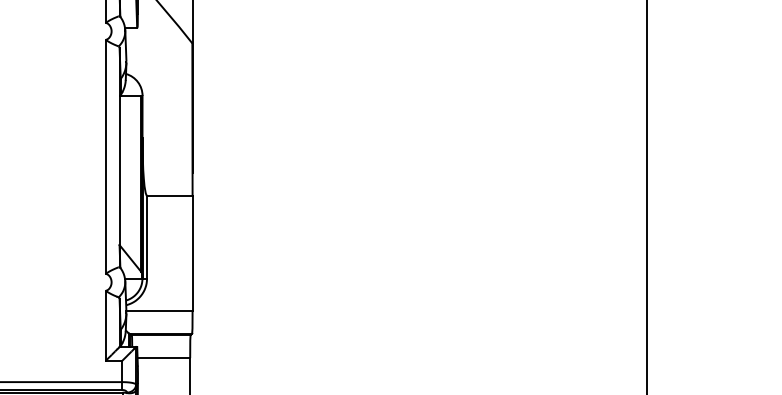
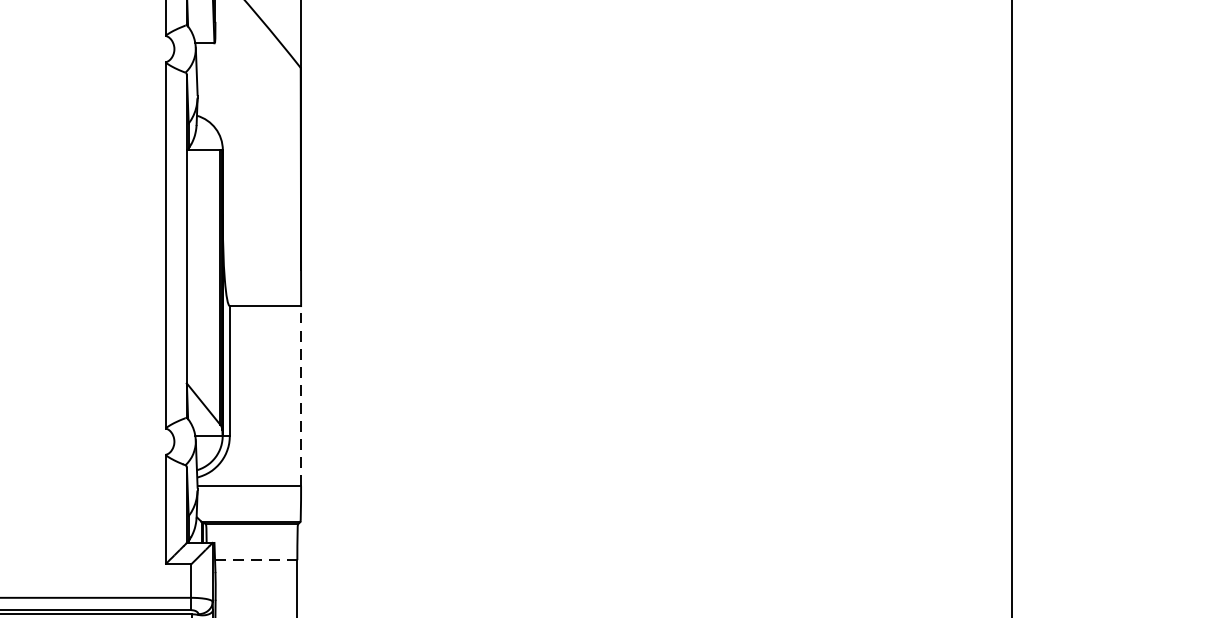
line: (192, 253) -> (300, 396), solid -> dashed
line: (164, 358) -> (257, 560), solid -> dashed

